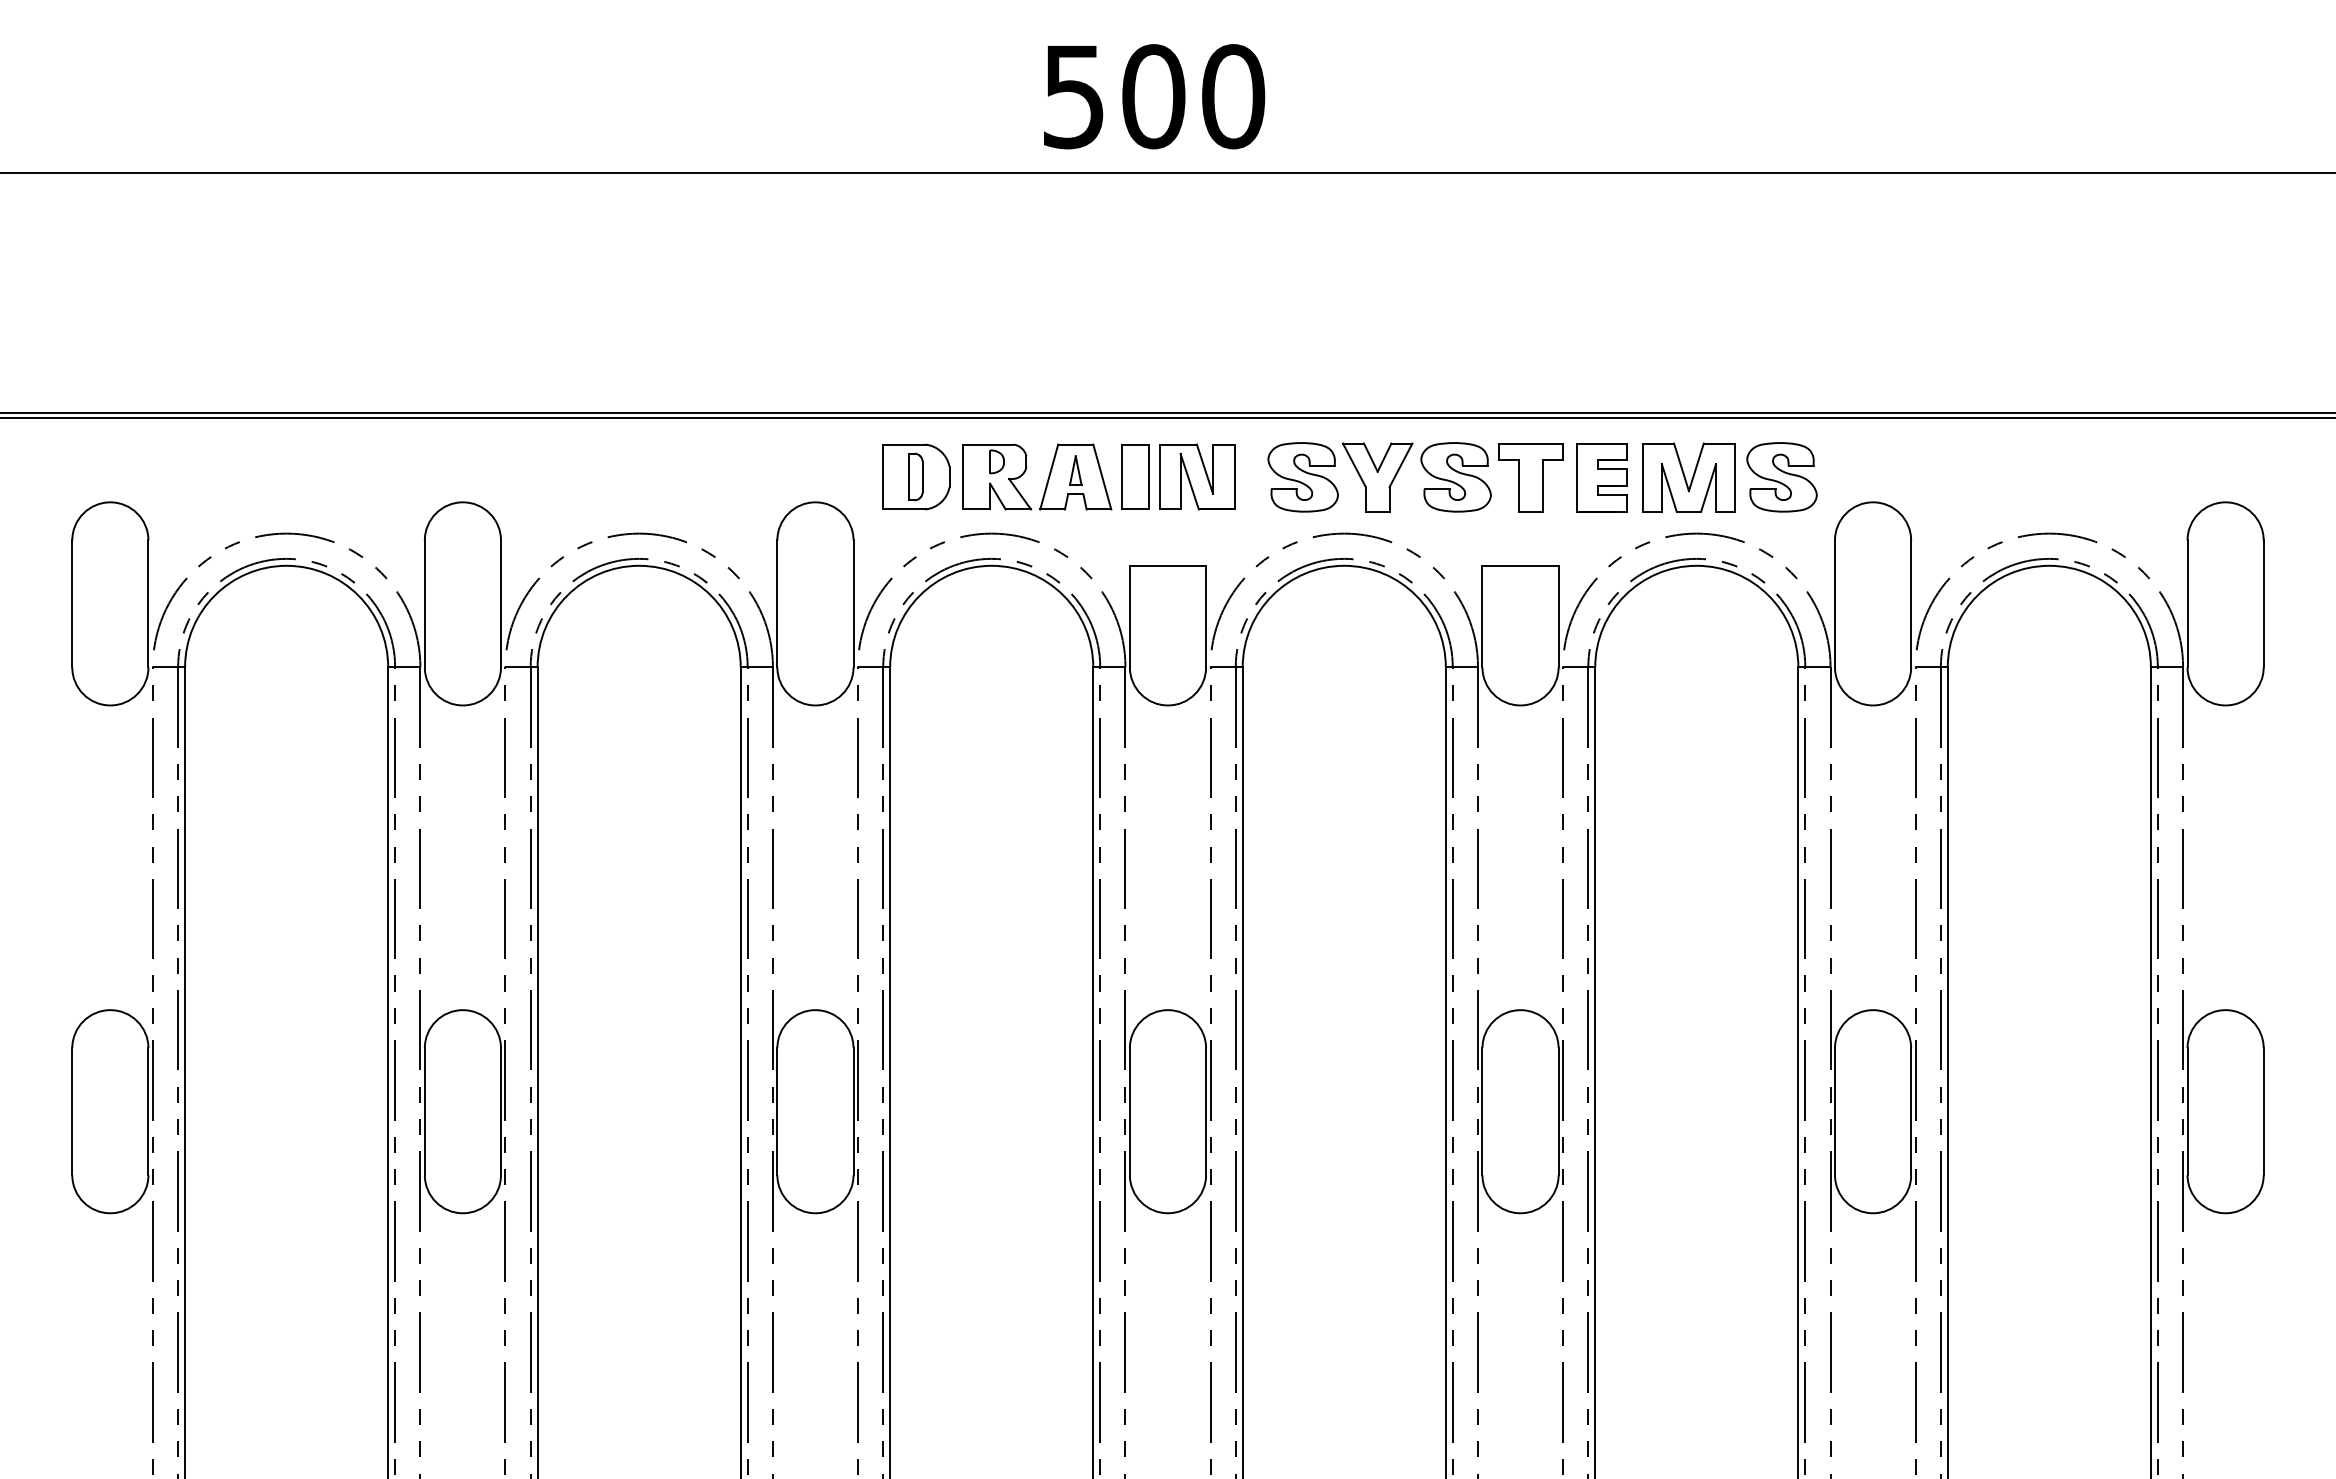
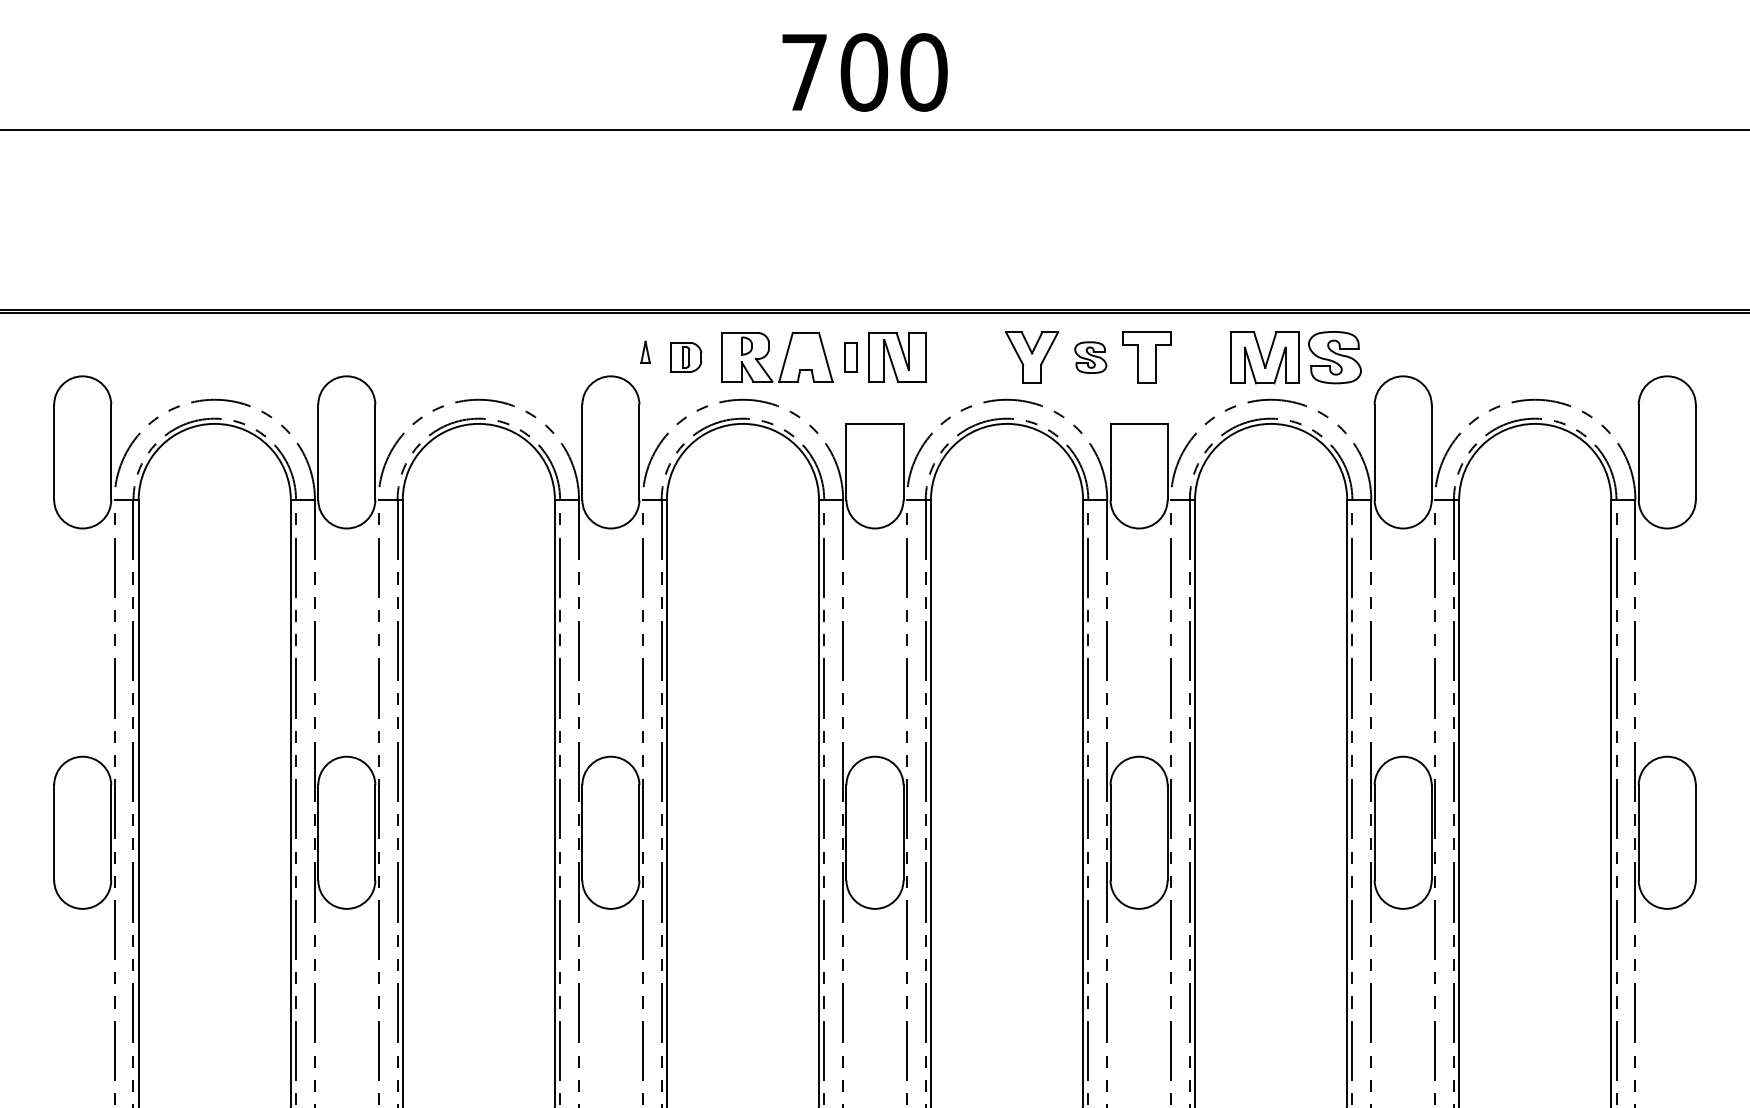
text: (1073, 97) -> (804, 73), 500 -> 700
part: (1075, 470) -> (645, 352), moved
part: (916, 476) -> (686, 356), size x0.6
part: (1135, 476) -> (850, 356), size x0.6
part: (1302, 477) -> (975, 357), removed
part: (1455, 477) -> (1090, 357), size x0.6
part: (1601, 477) -> (1199, 357), removed

